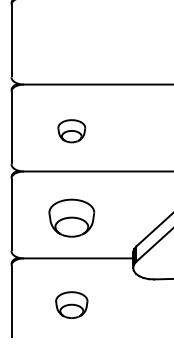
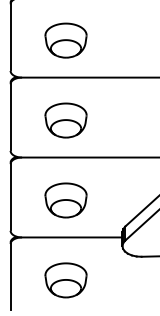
part: (71, 44) -> (65, 40), added
part: (71, 131) -> (65, 120), size x1.67
part: (71, 305) -> (65, 280), size x1.43

